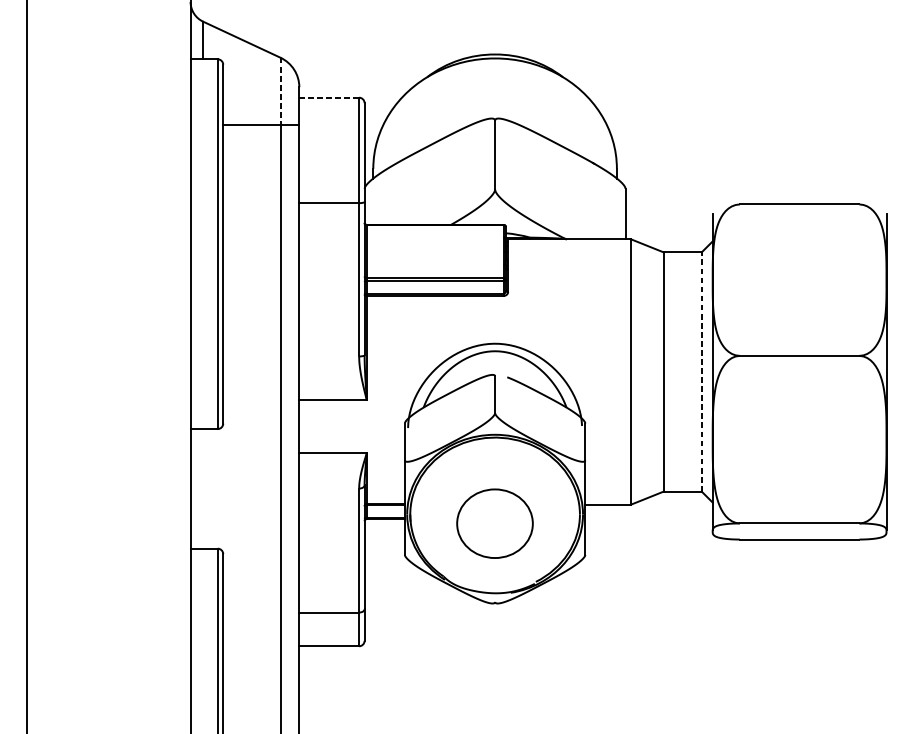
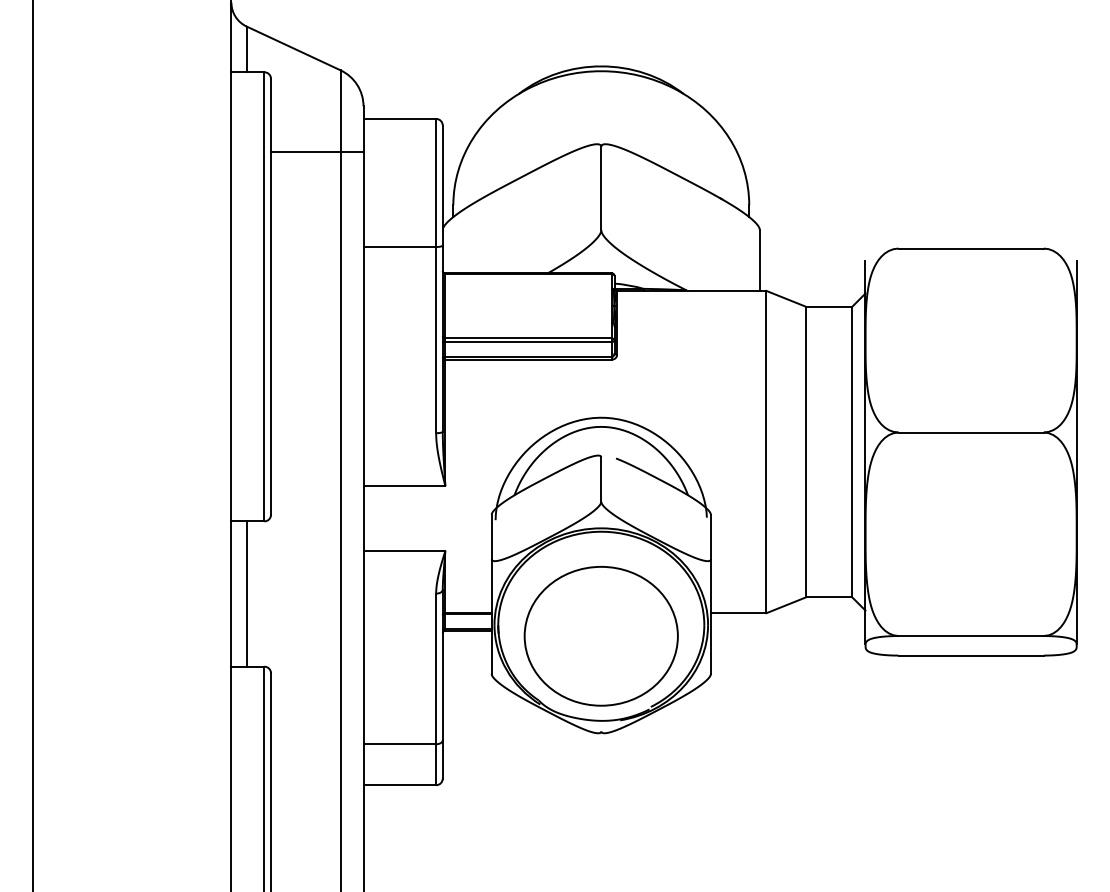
line: (280, 90) -> (340, 110), dashed -> solid
line: (328, 97) -> (399, 118), dashed -> solid
line: (701, 371) -> (852, 451), dashed -> solid
line: (203, 488) -> (246, 593), added
part: (494, 523) -> (600, 636), size x1.67

